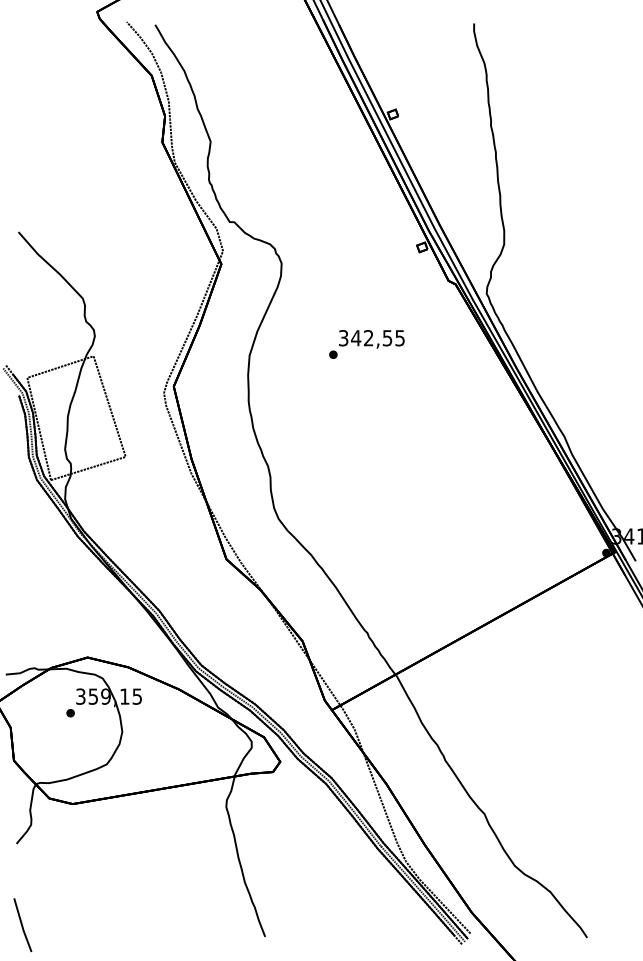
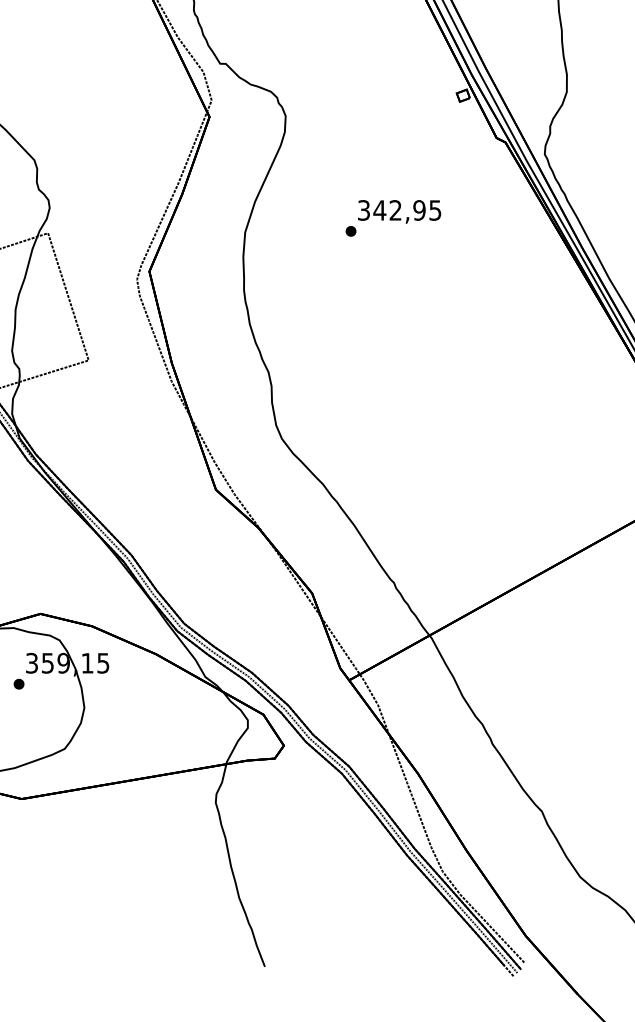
text: (387, 338) -> (419, 210), 342,55 -> 342,95

